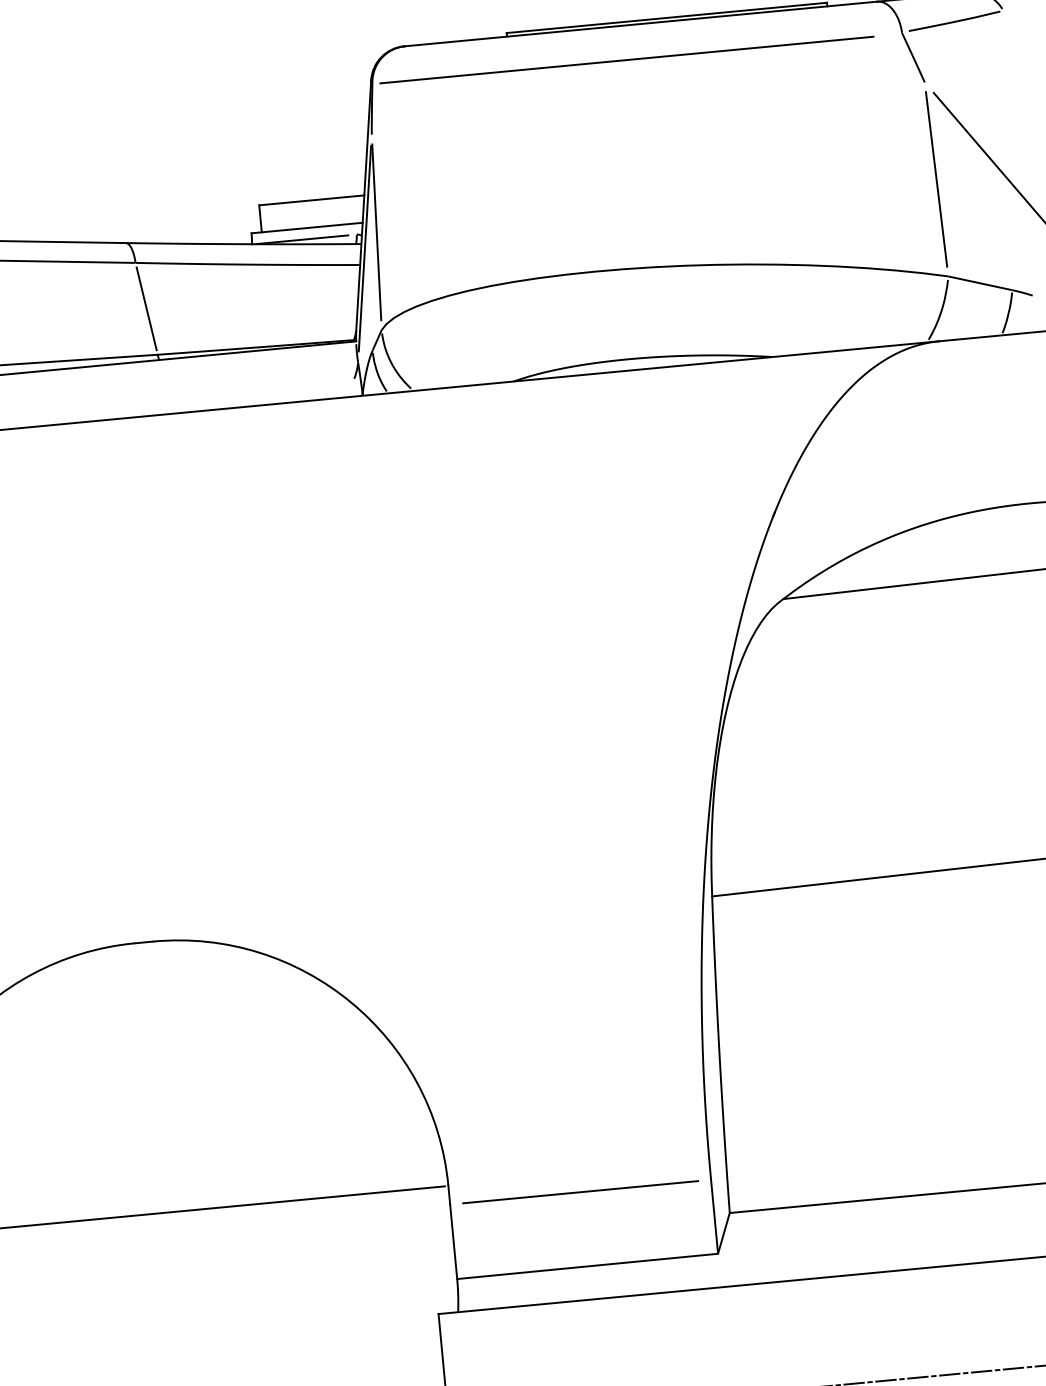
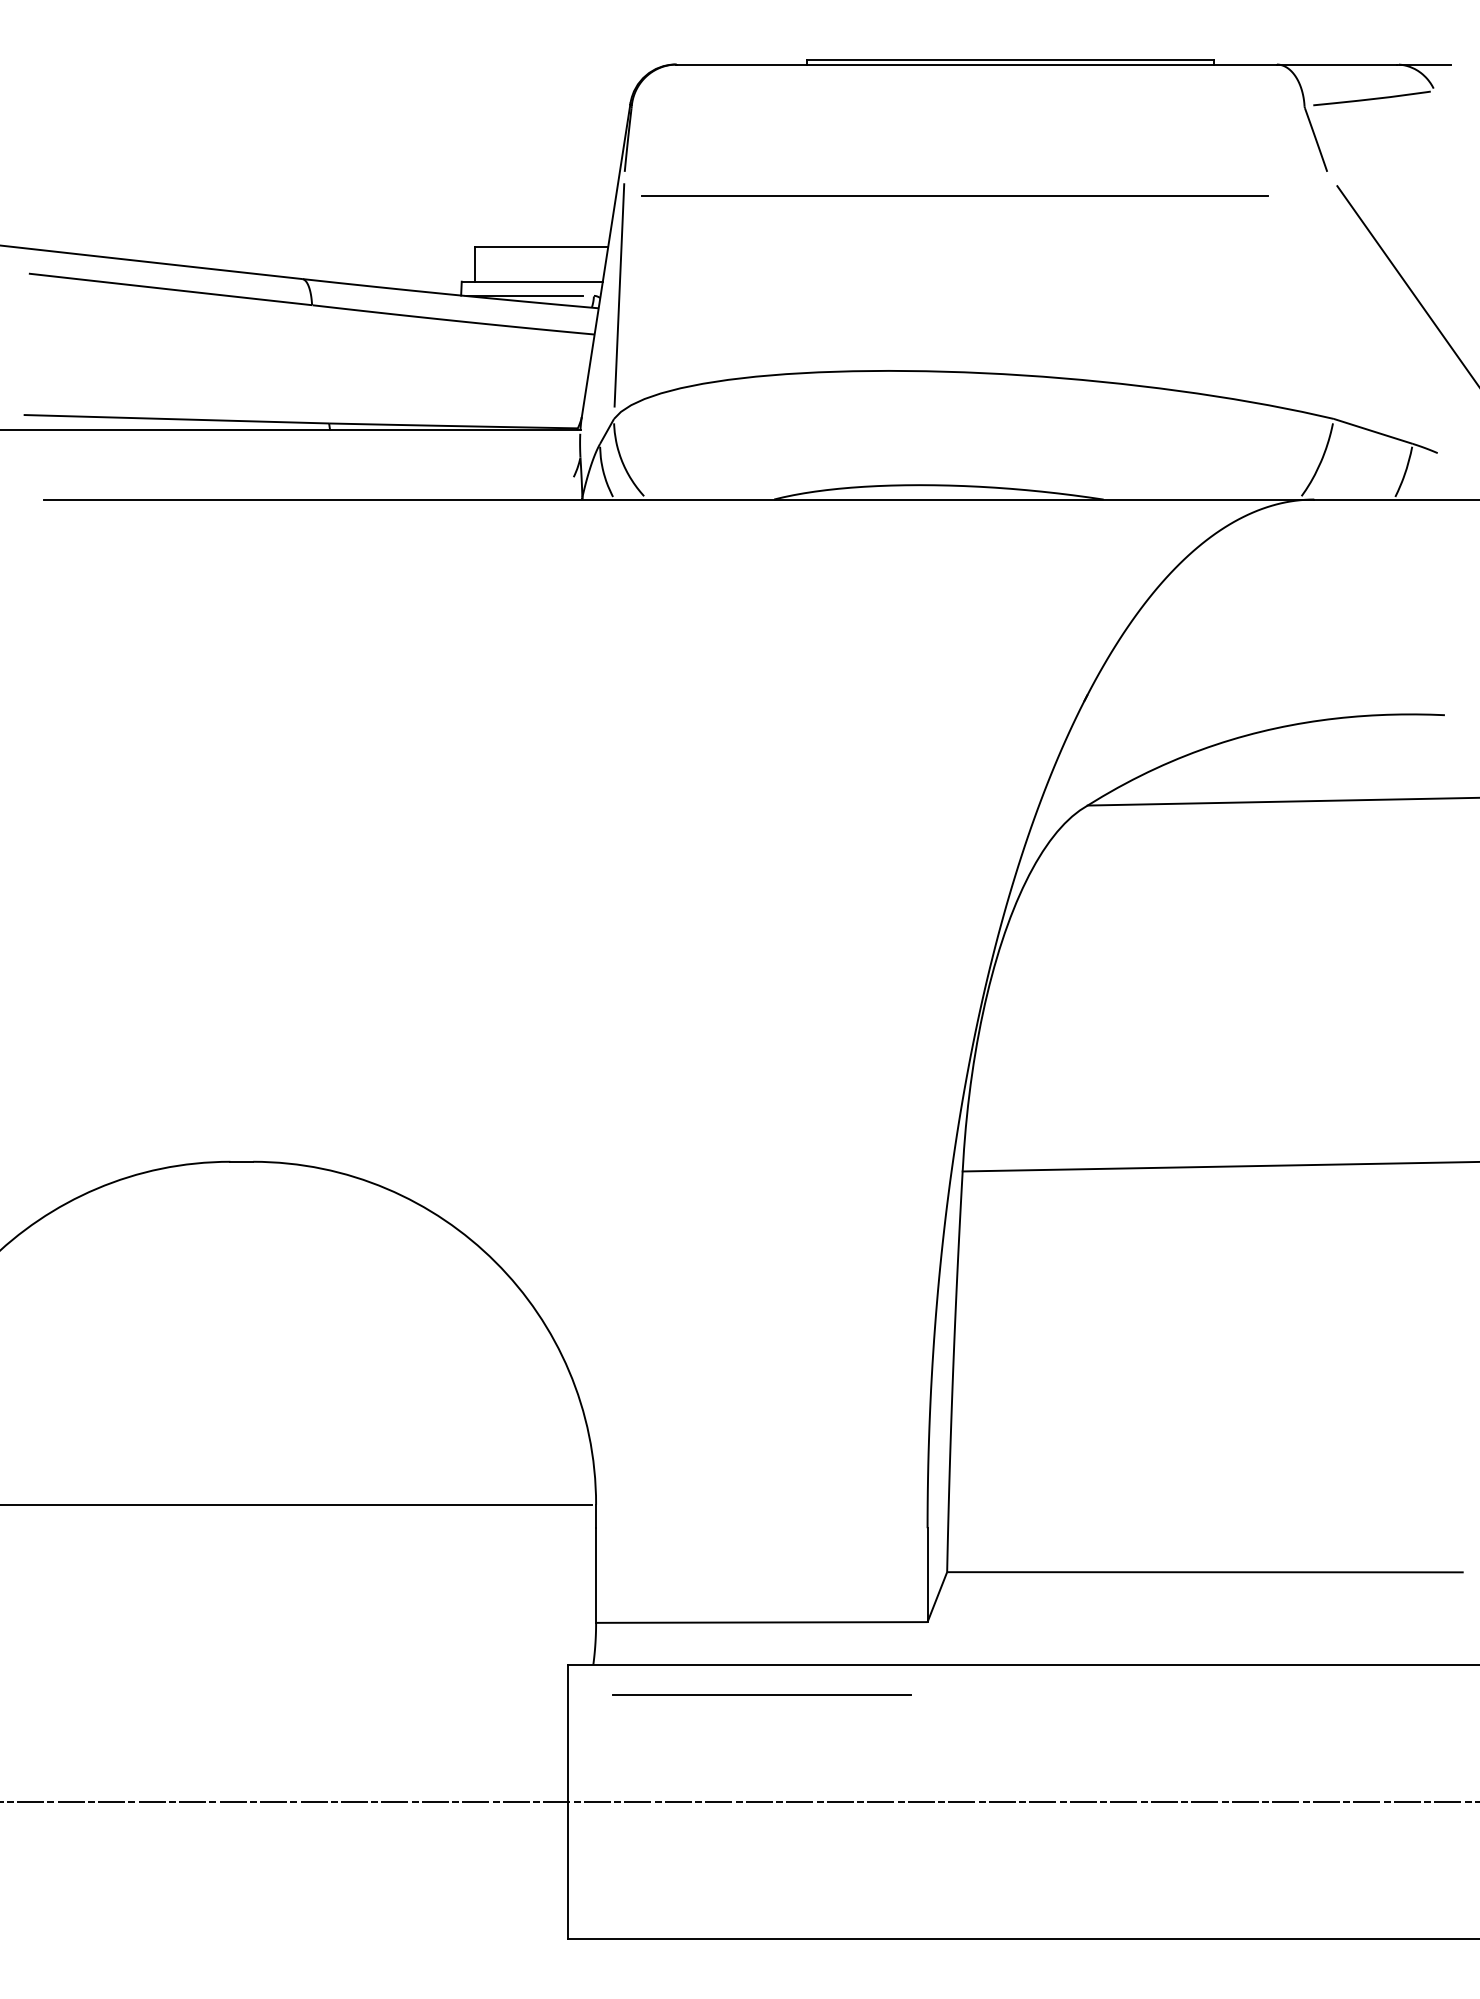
line: (626, 59) -> (954, 195), moved
line: (936, 179) -> (1330, 295), removed
line: (364, 248) -> (602, 314), removed
line: (146, 308) -> (320, 364), removed
line: (580, 1191) -> (761, 1694), moved

